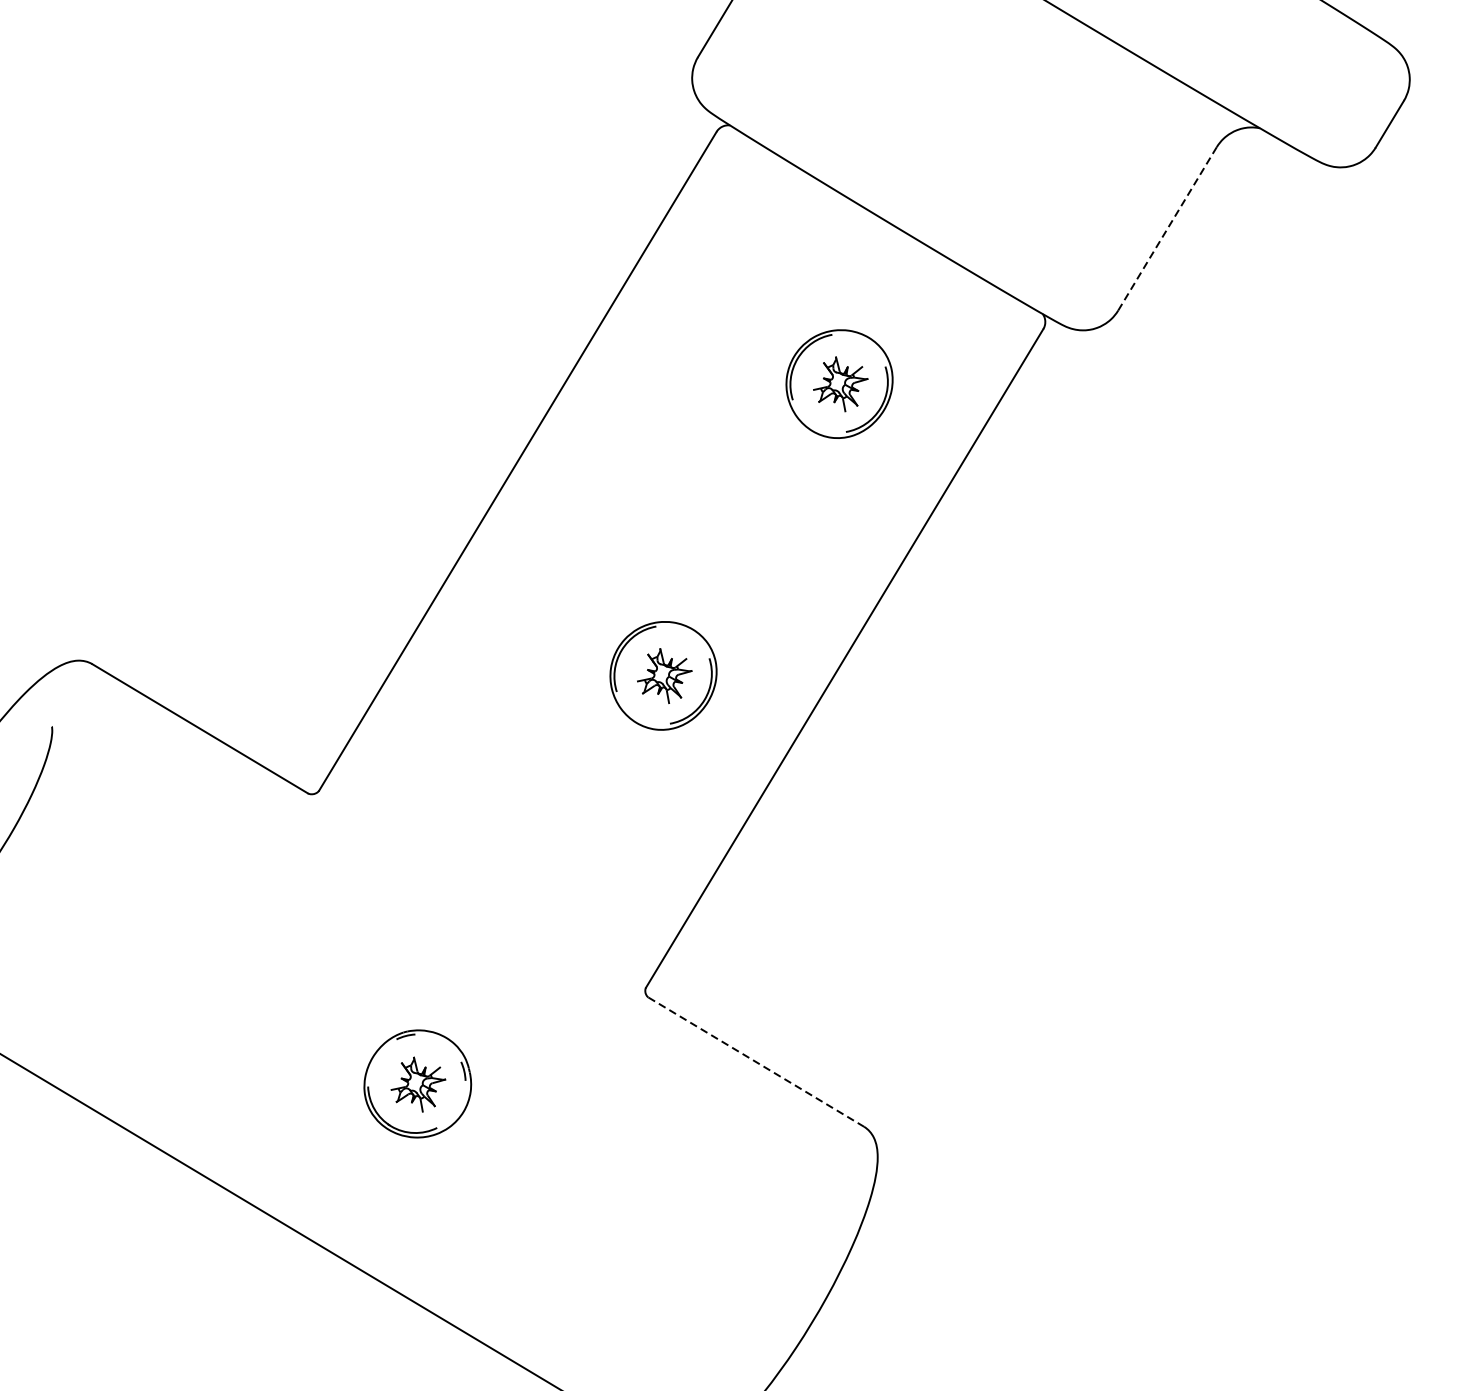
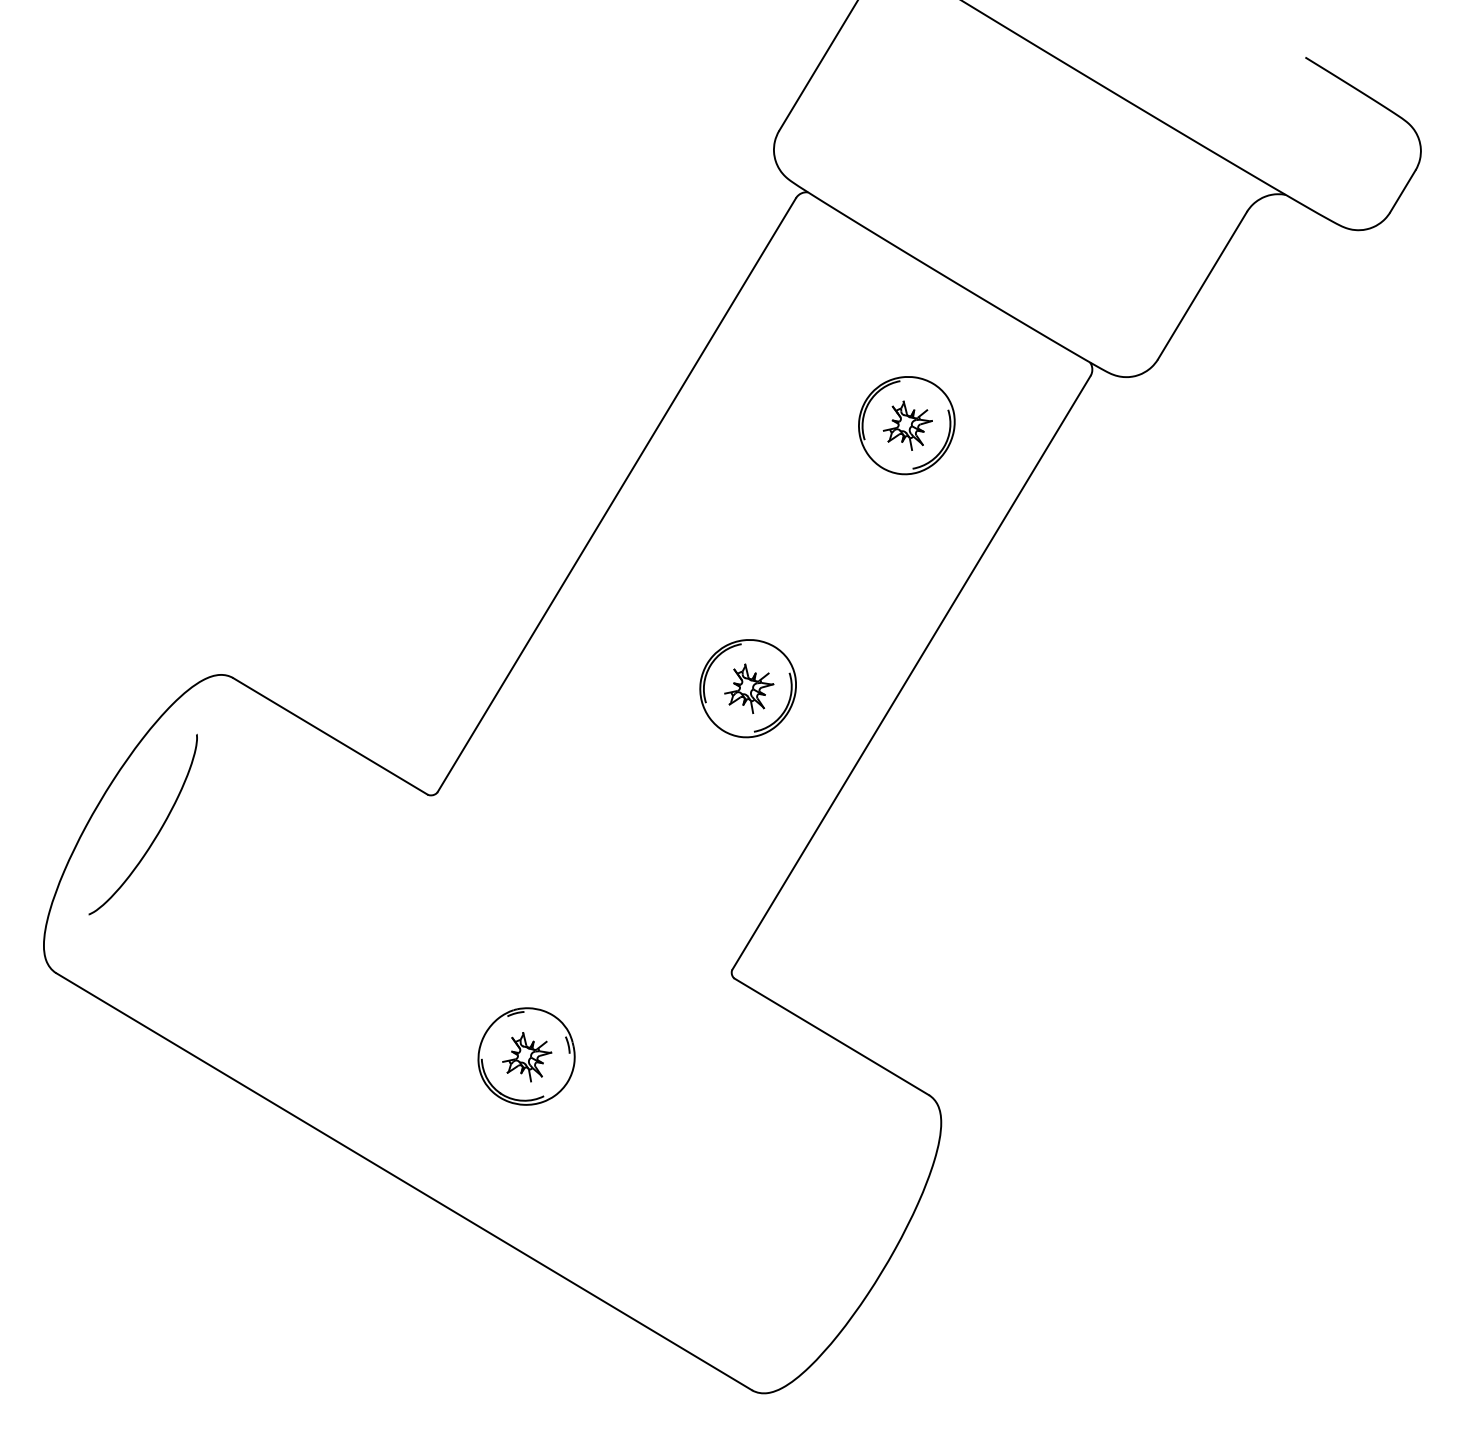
line: (1167, 228) -> (1202, 285), dashed -> solid
line: (757, 1062) -> (832, 1037), dashed -> solid

